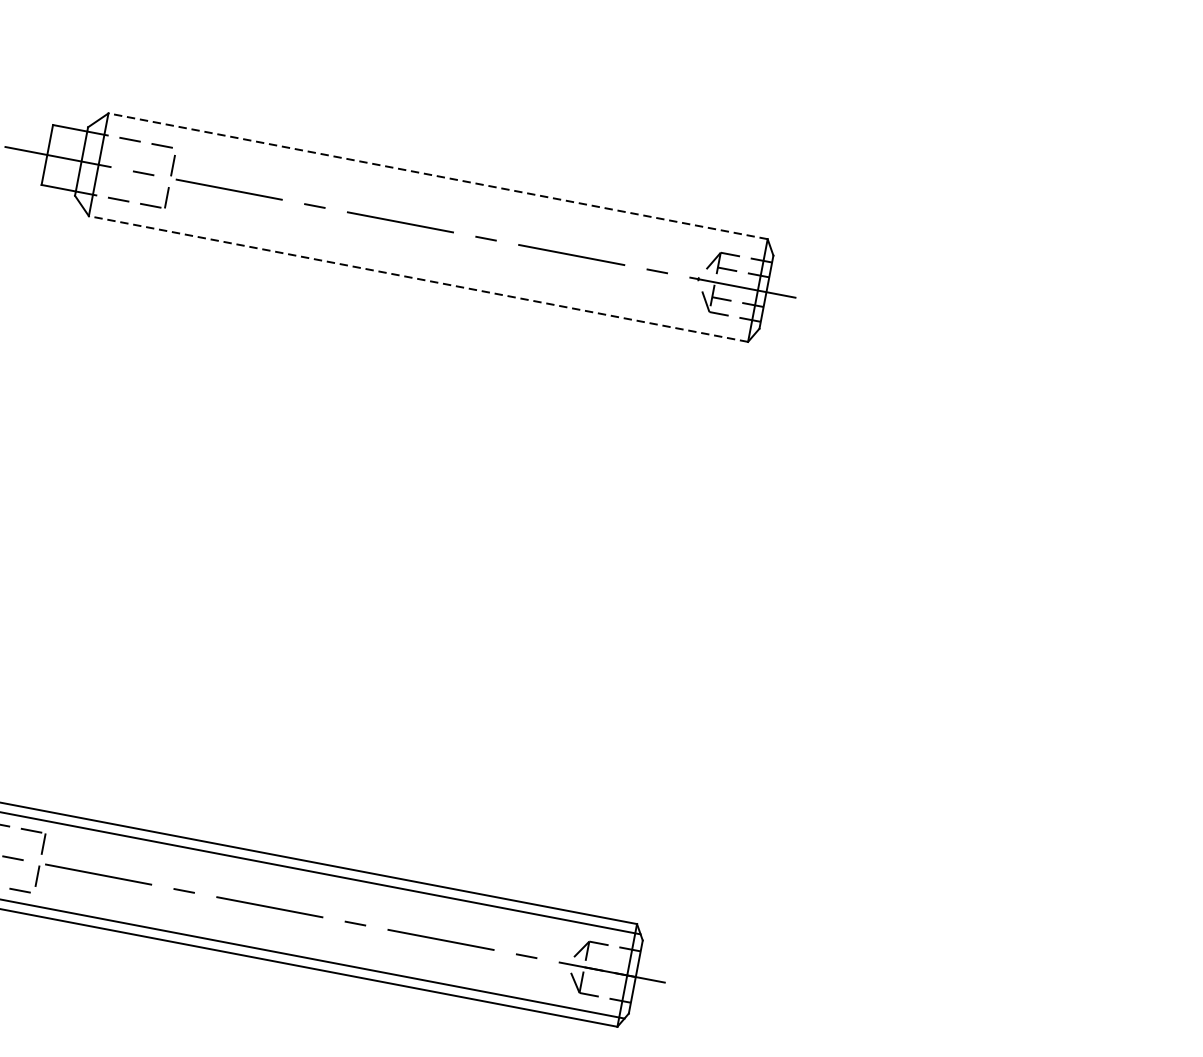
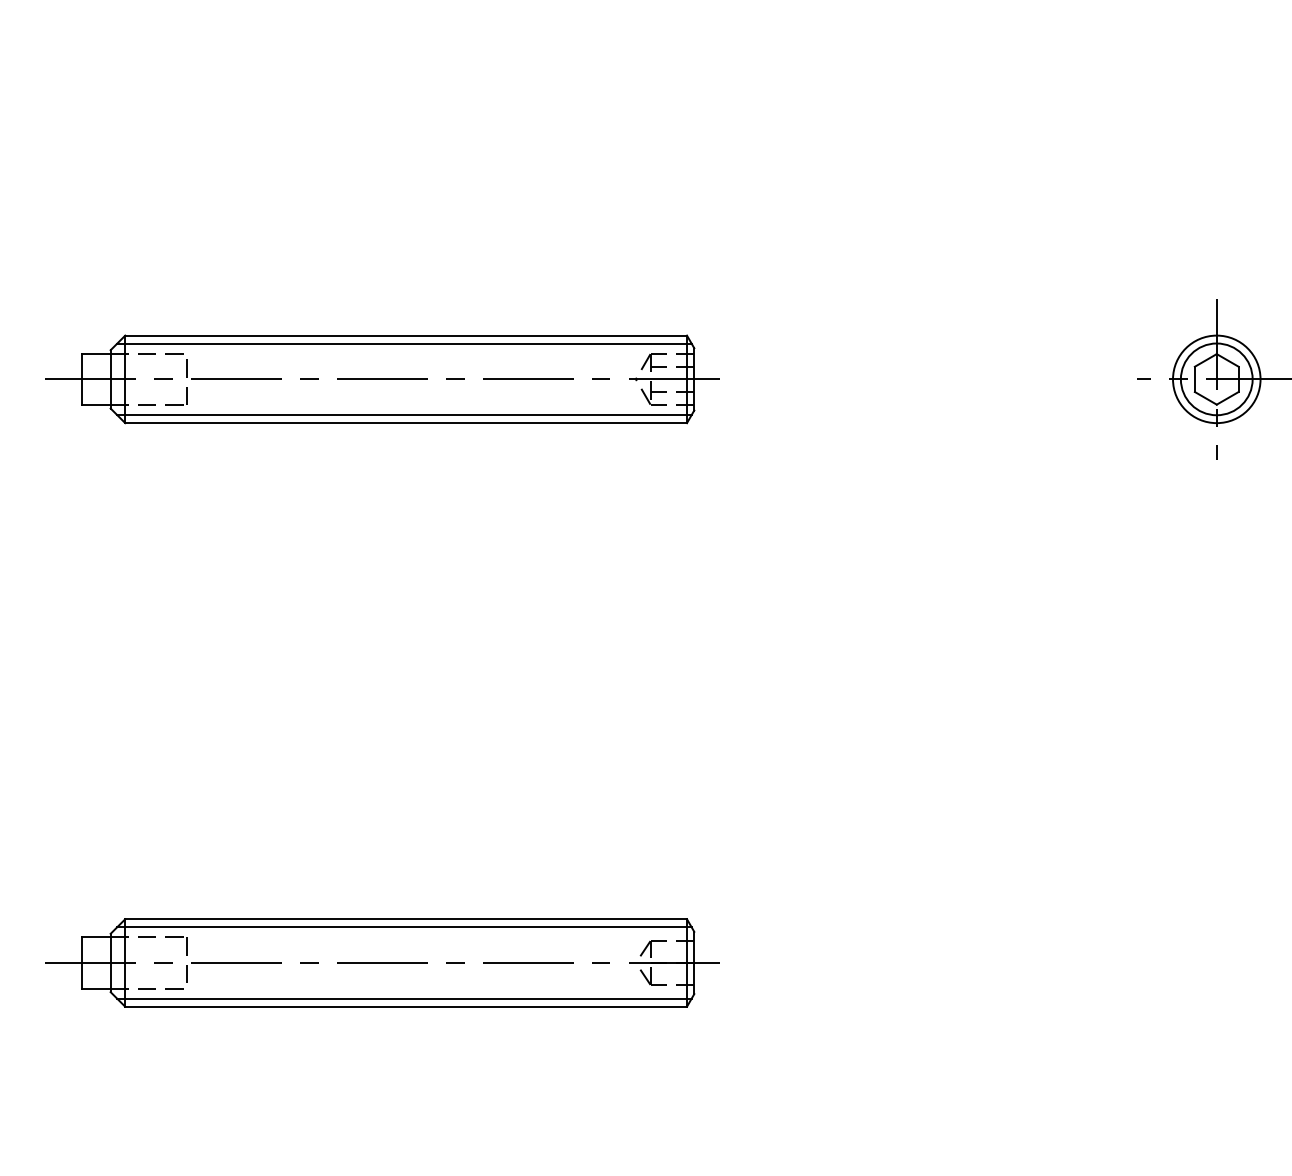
line: (438, 176) -> (406, 335), dashed -> solid
line: (434, 185) -> (404, 343), added
line: (418, 269) -> (404, 415), added
line: (418, 279) -> (406, 423), dashed -> solid

